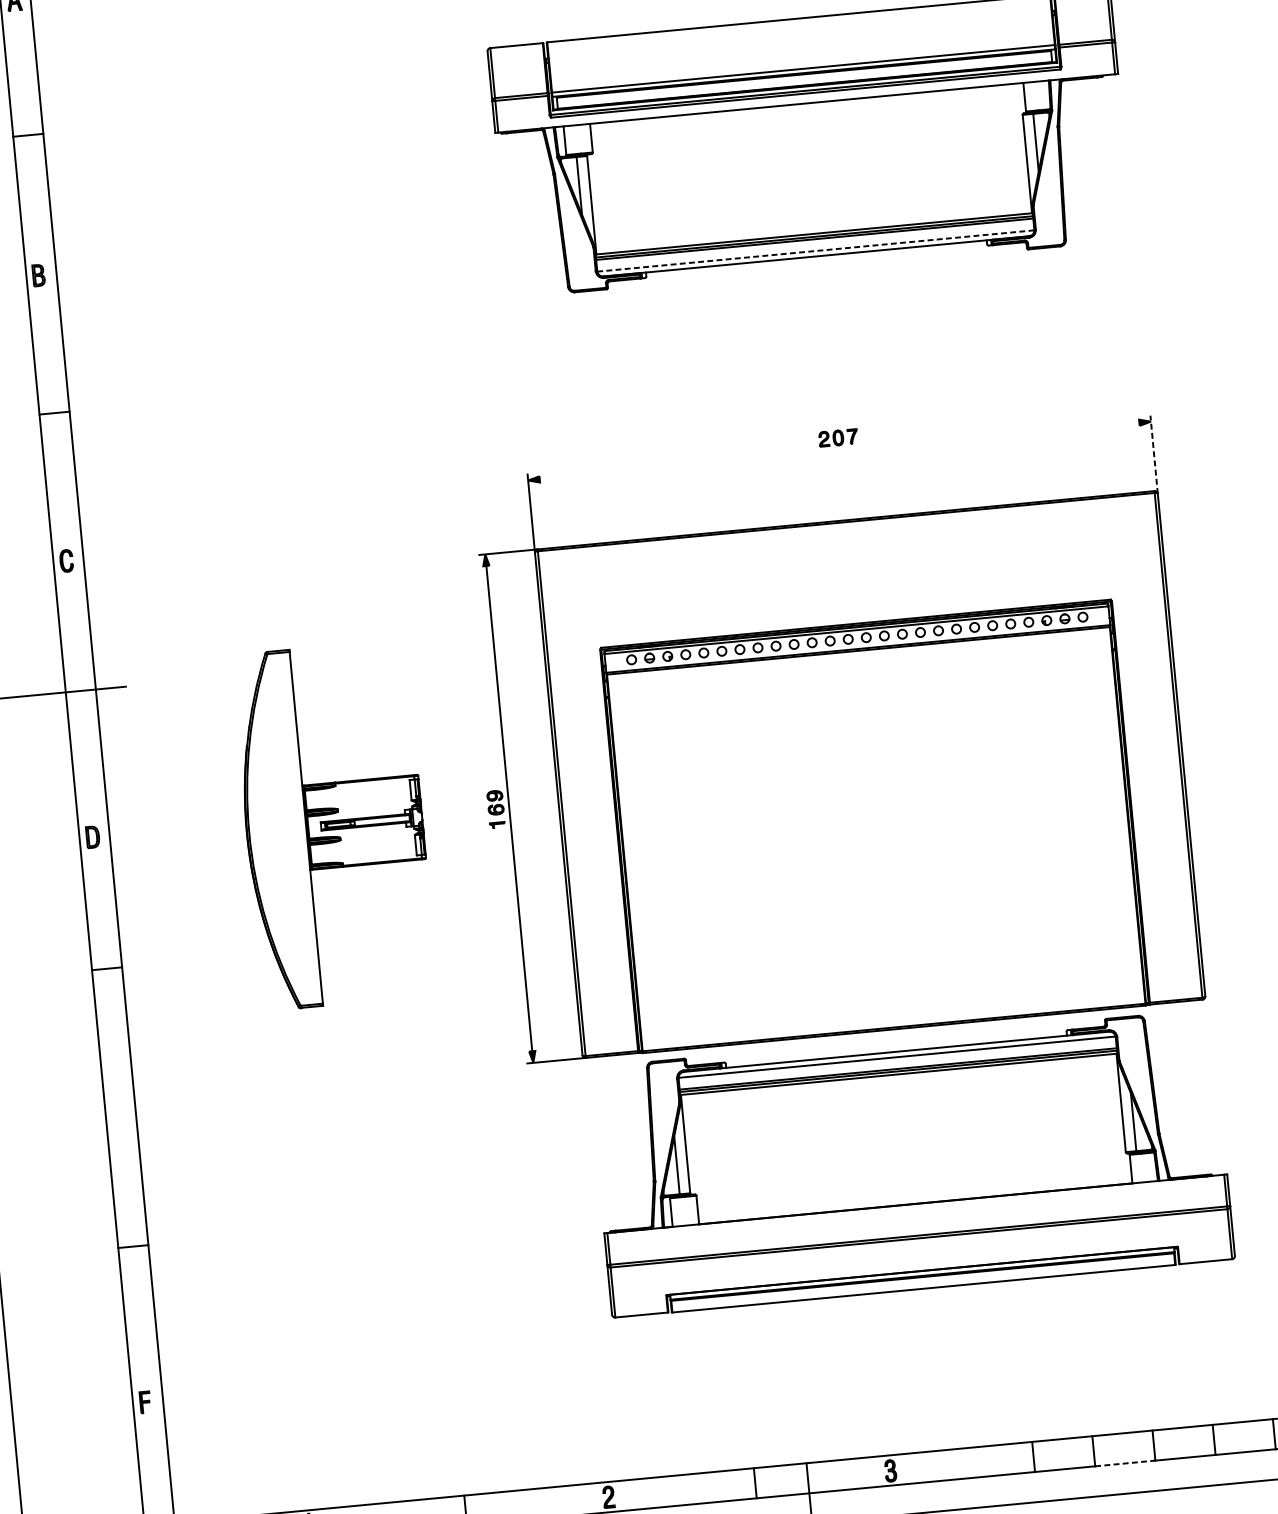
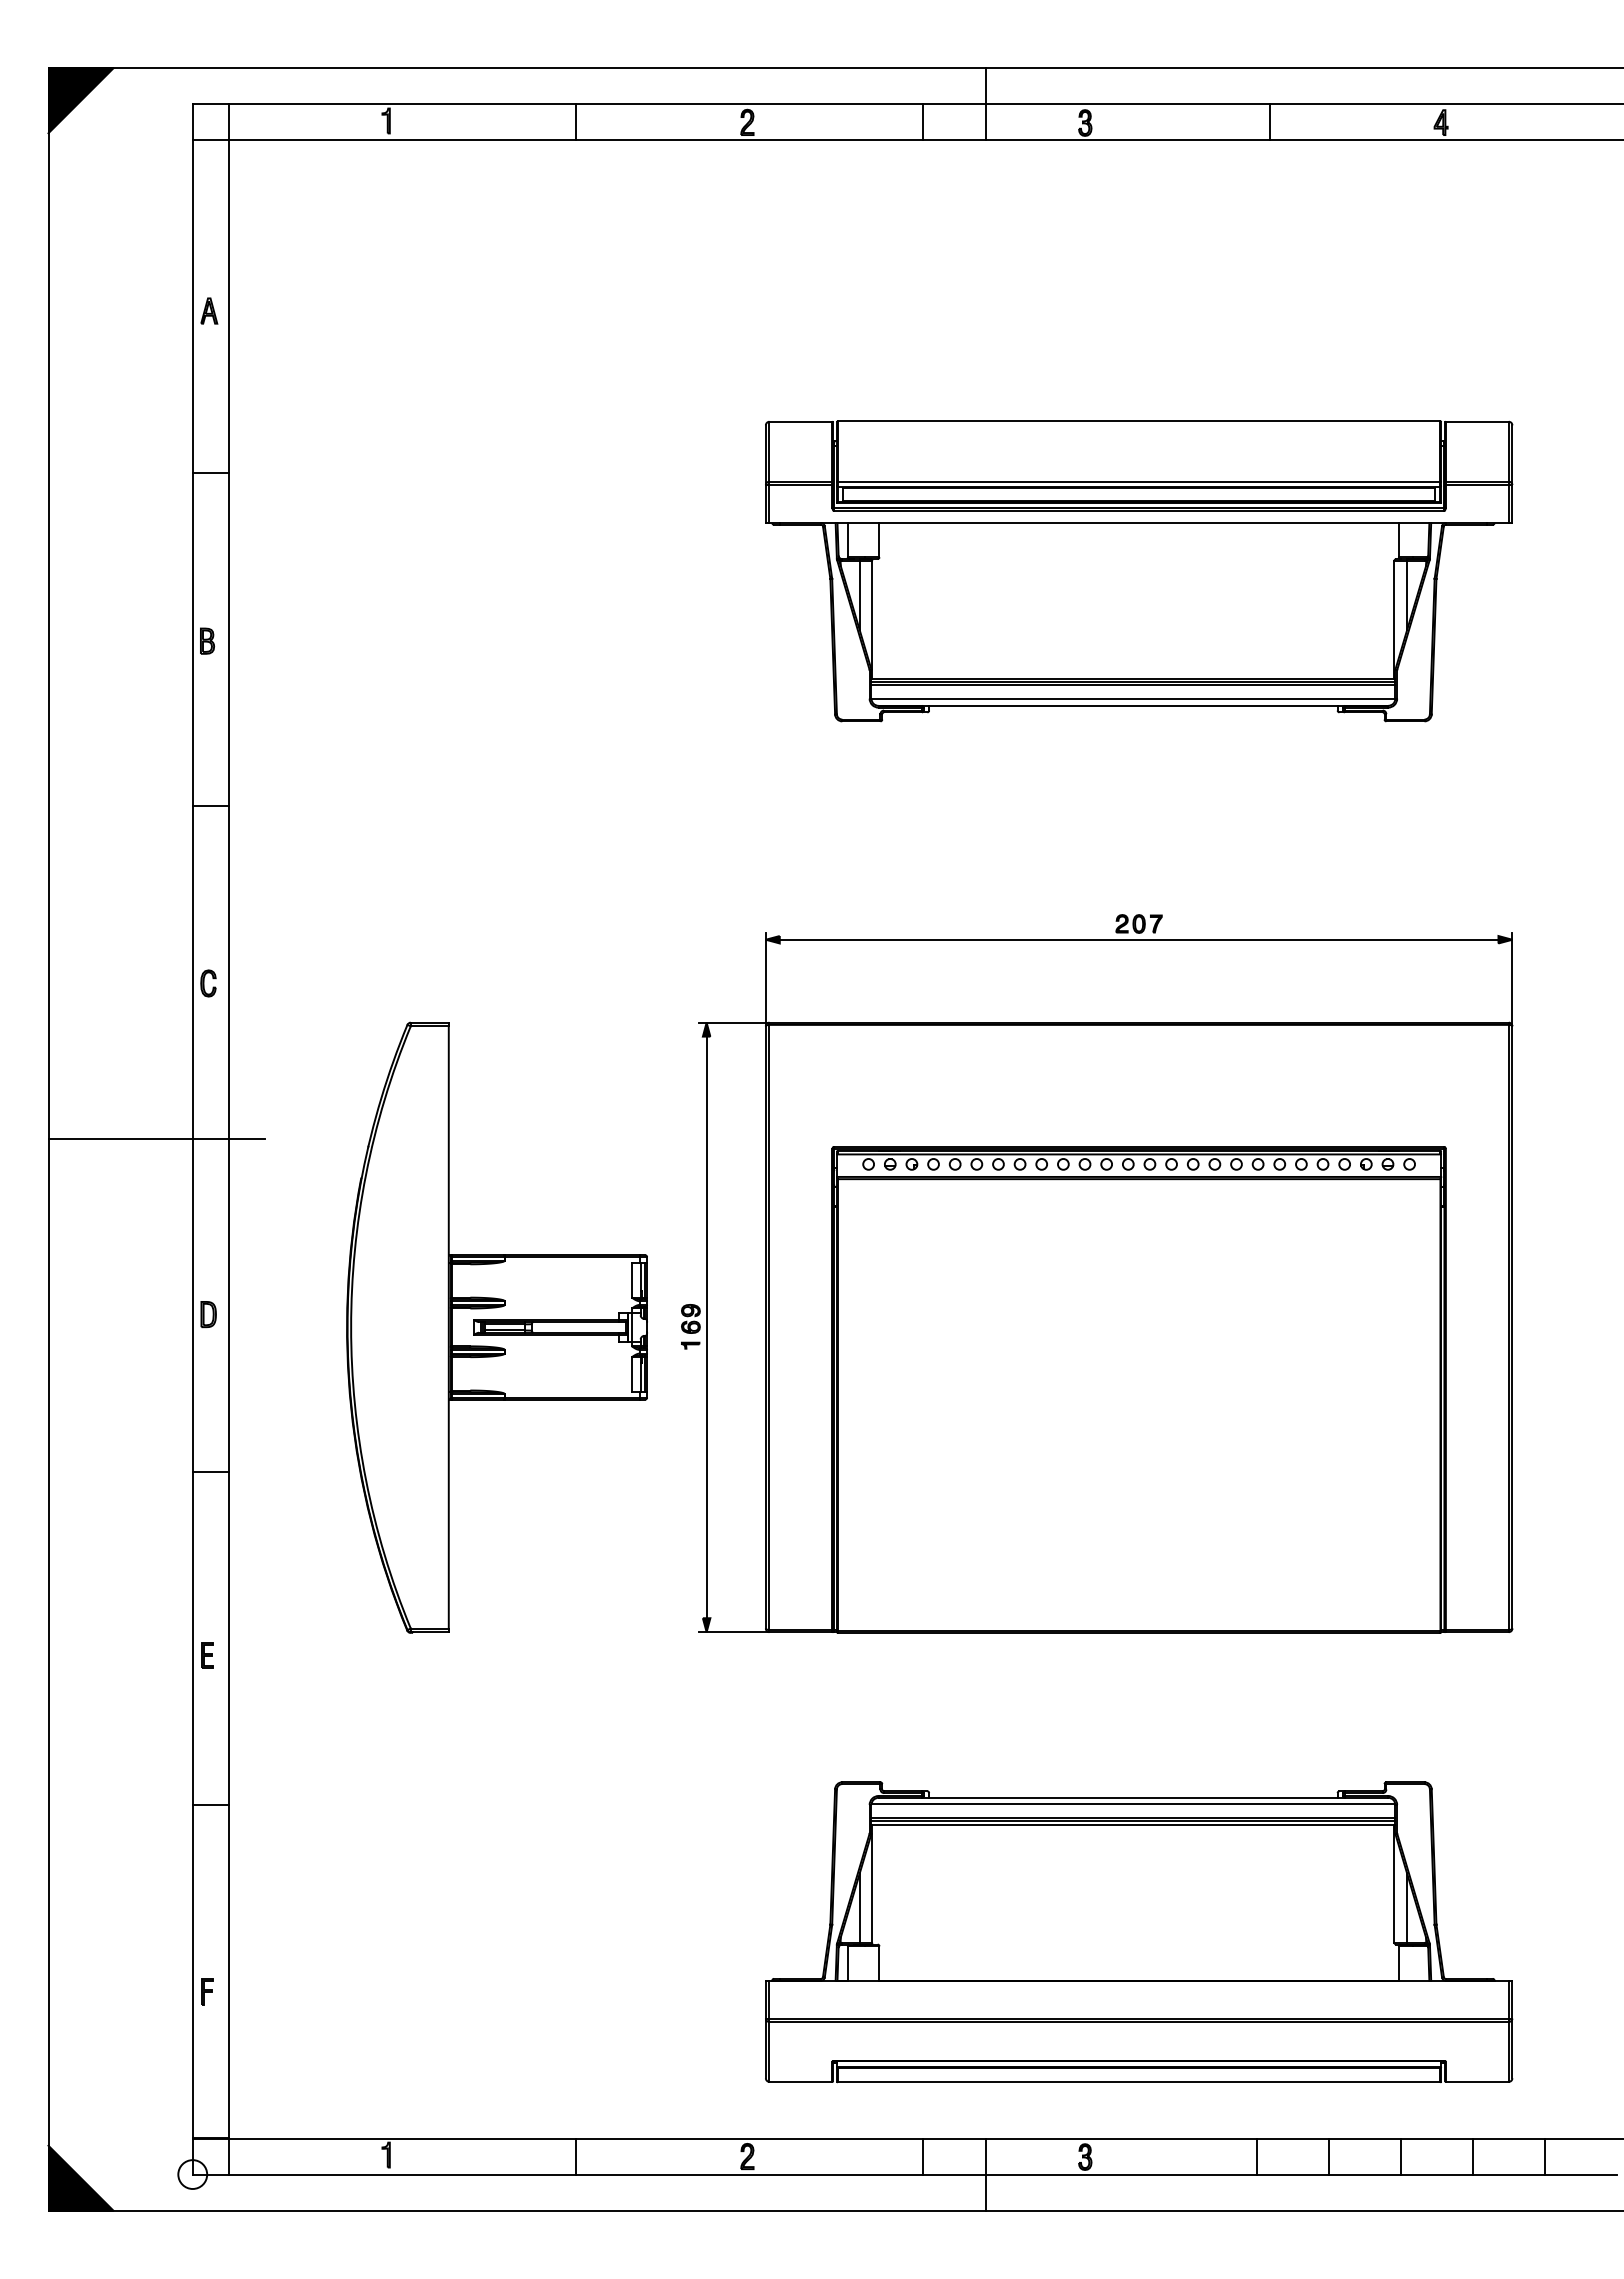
line: (815, 251) -> (1133, 699), dashed -> solid
line: (839, 450) -> (1138, 939), added
line: (1154, 454) -> (1512, 979), dashed -> solid
part: (334, 825) -> (496, 1327), size x1.43
part: (118, 1121) -> (207, 1655), added
part: (912, 1163) -> (1139, 1932), moved
line: (1125, 1463) -> (1365, 2174), dashed -> solid

